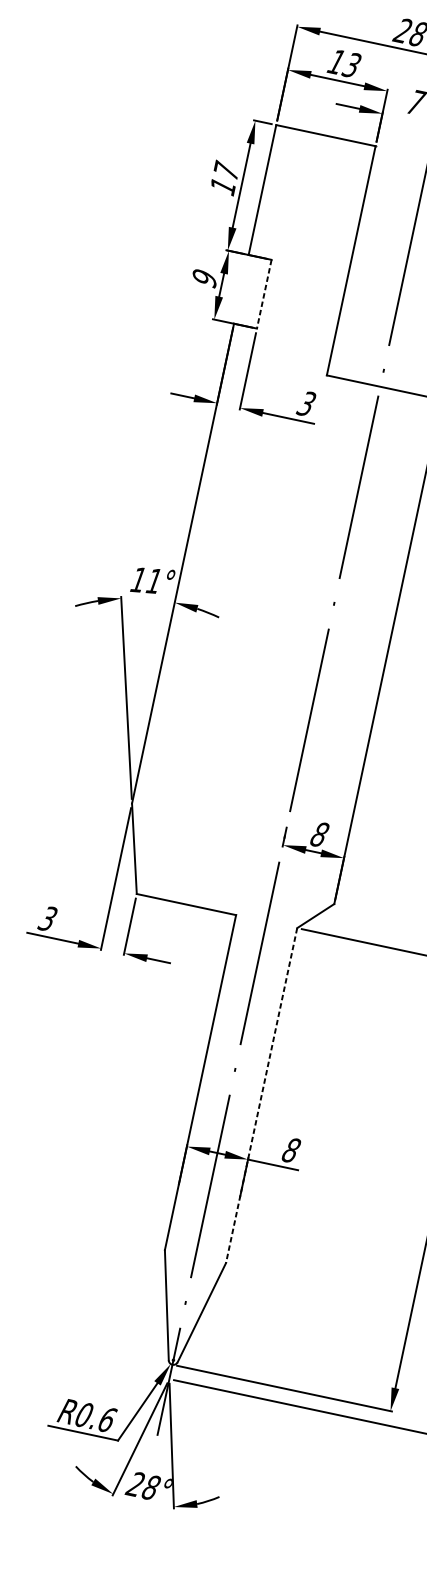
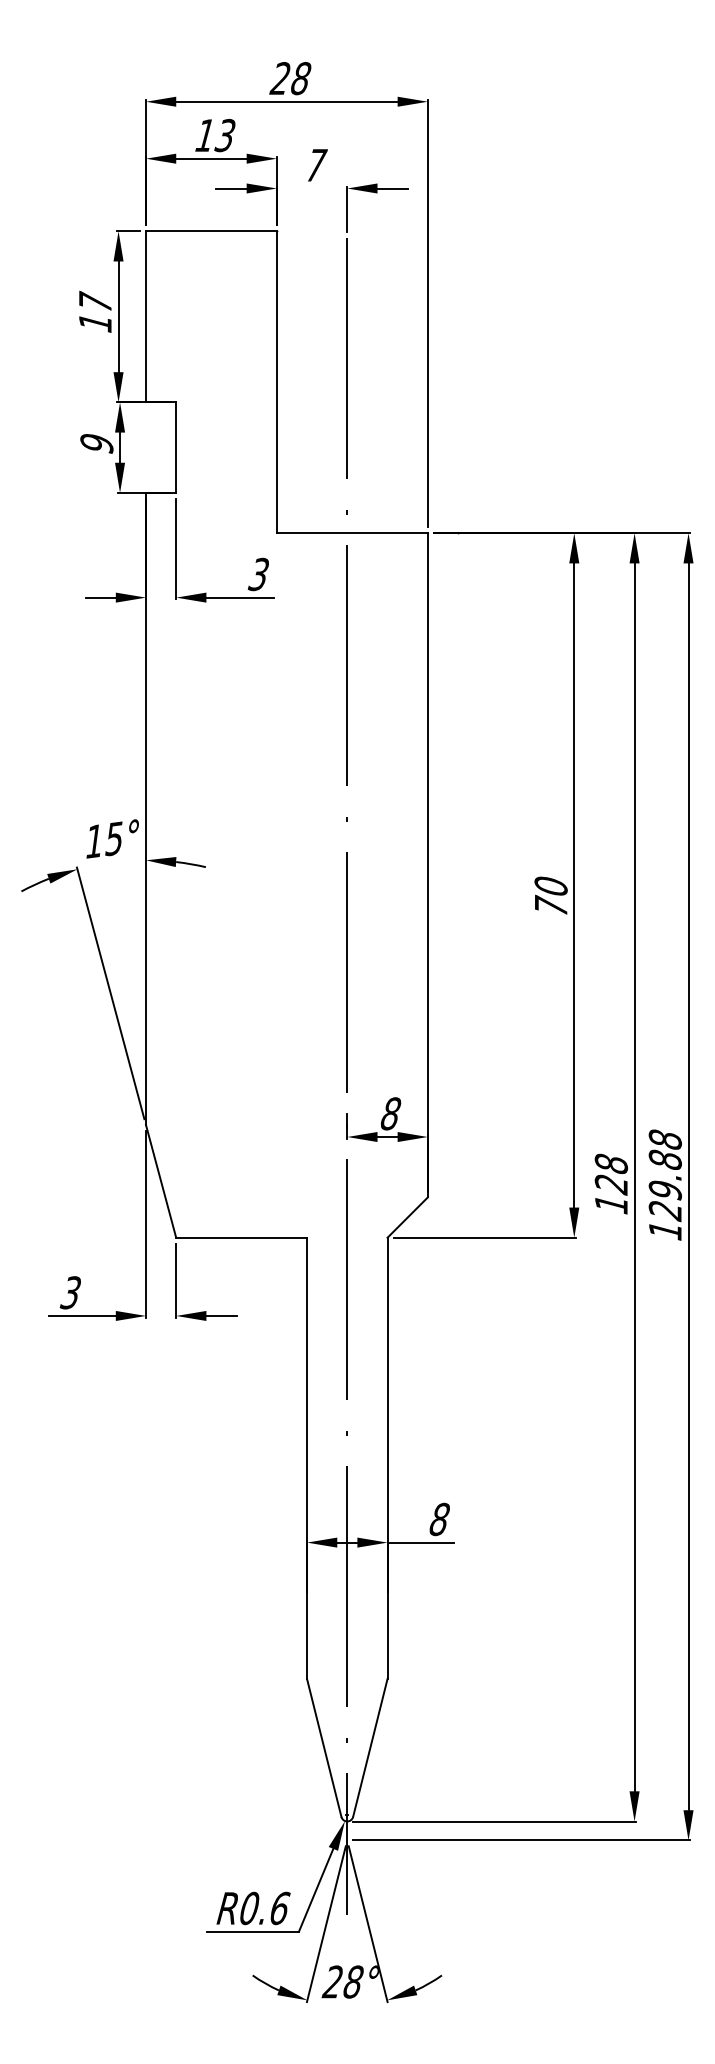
line: (264, 294) -> (176, 448), dashed -> solid
text: (153, 580) -> (113, 838), 11° -> 15°
line: (261, 1095) -> (387, 1458), dashed -> solid

